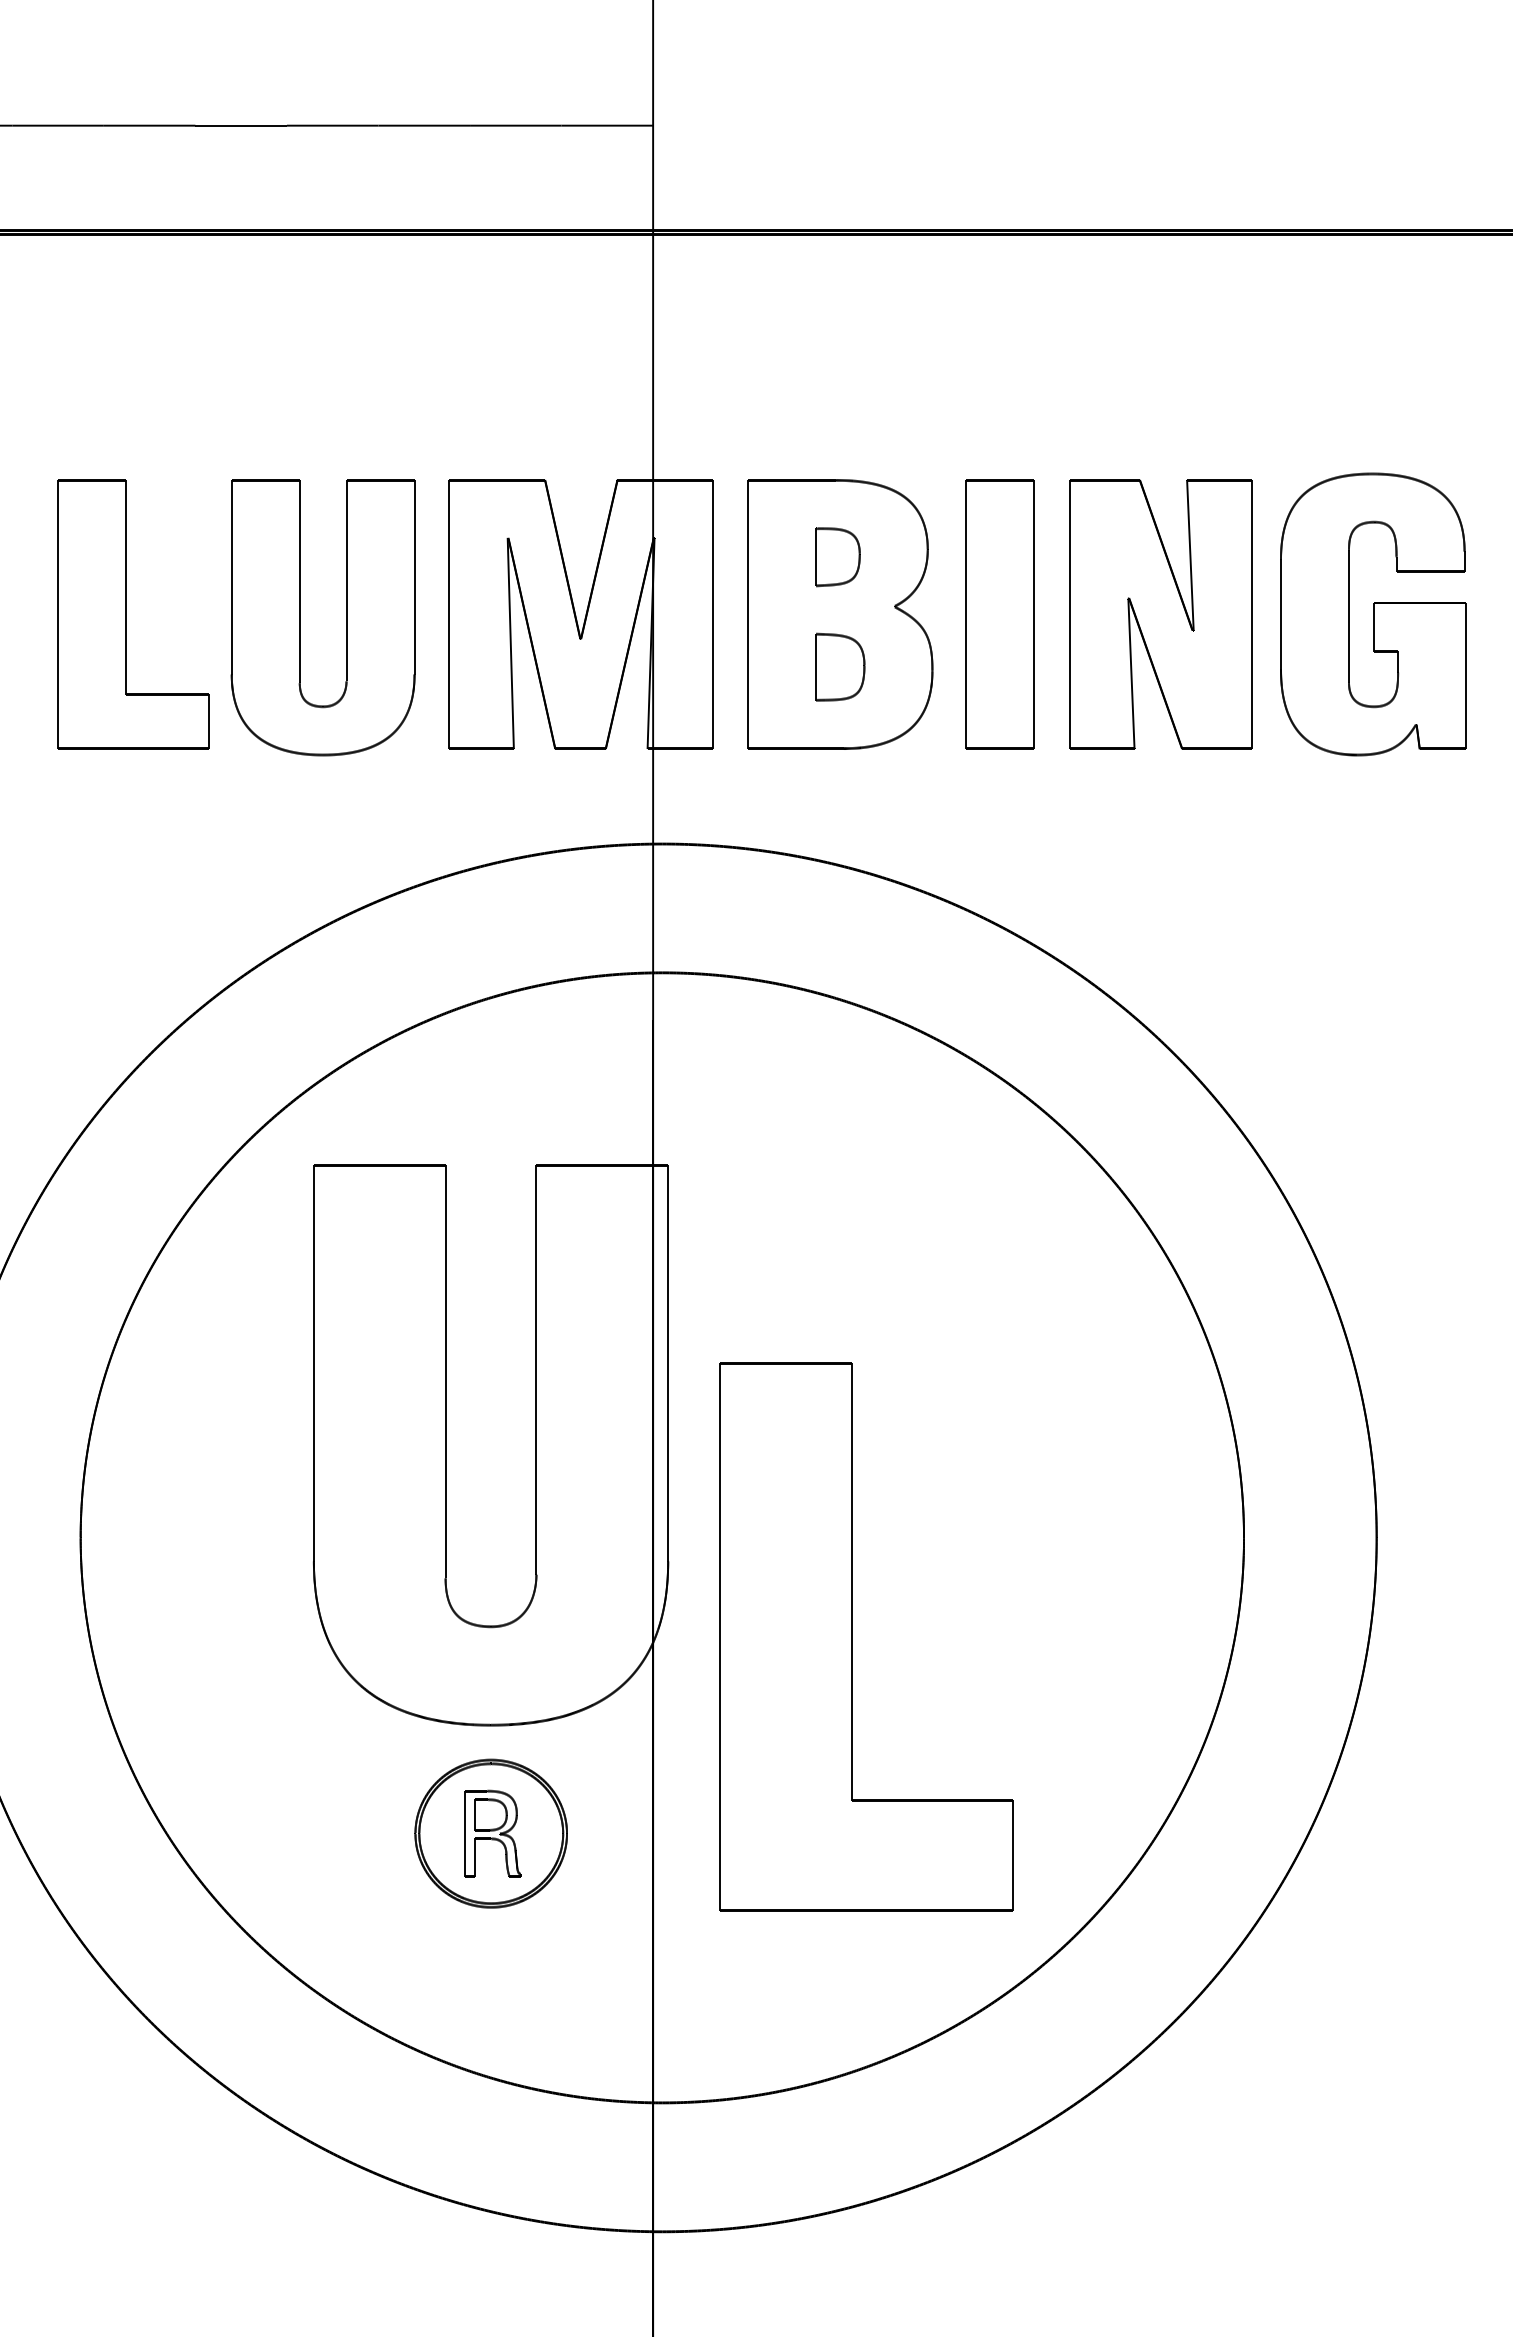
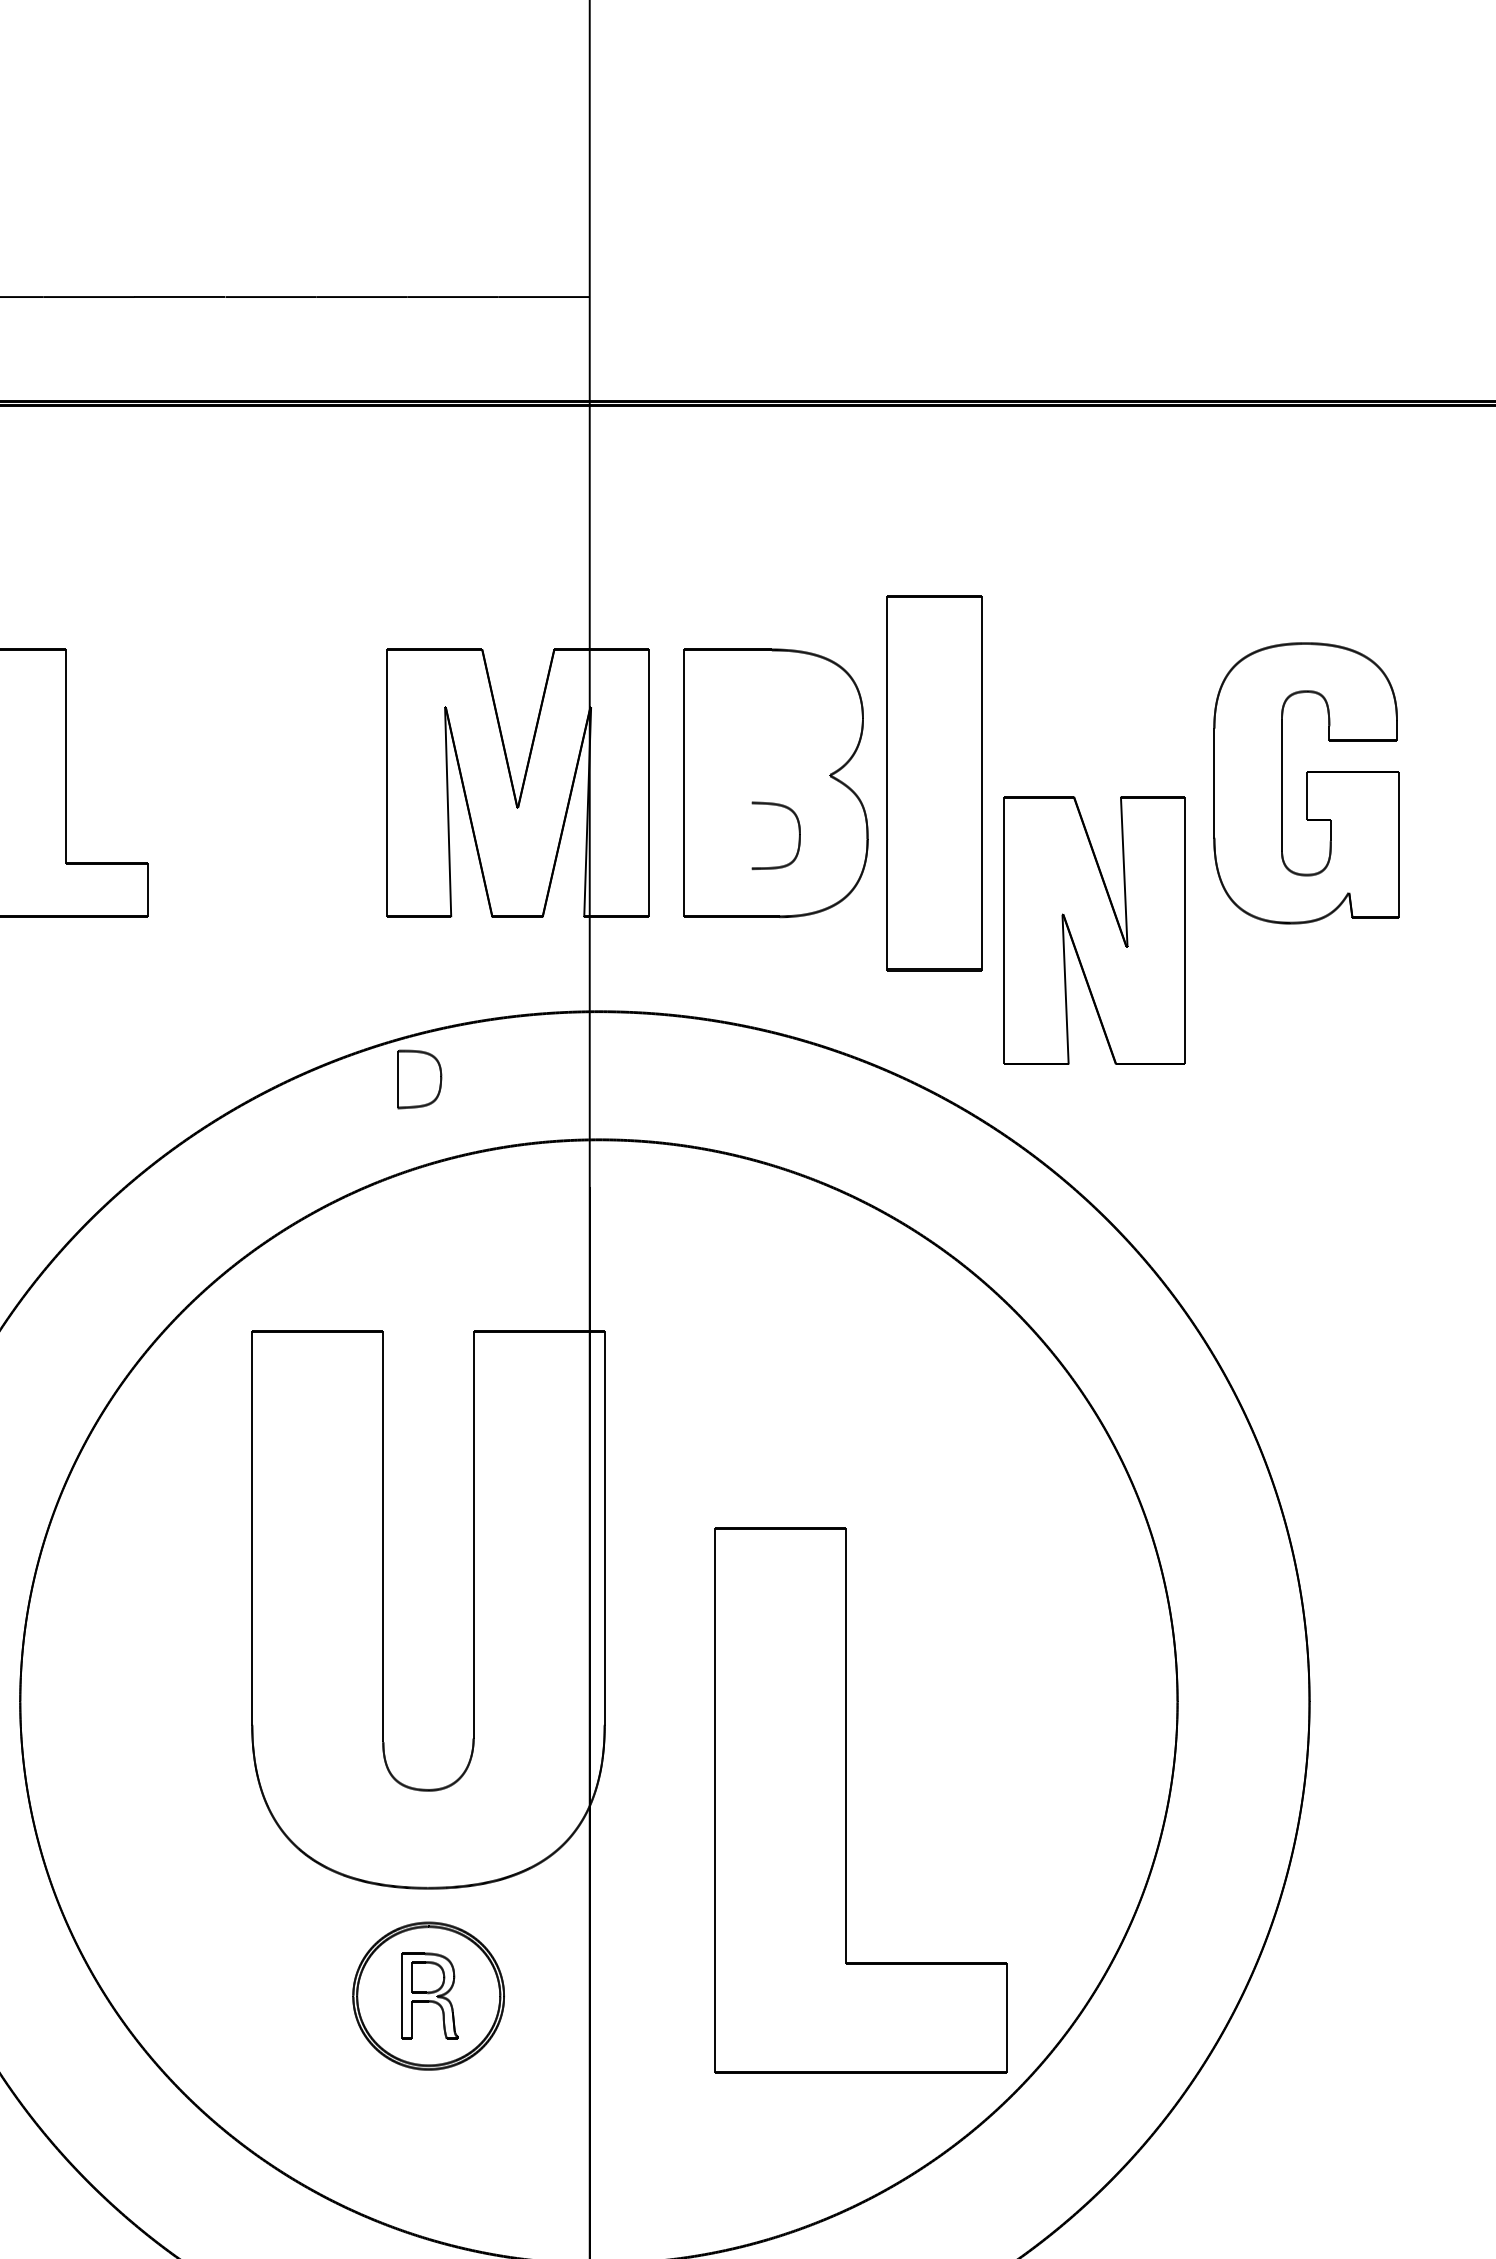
part: (837, 557) -> (419, 1079), moved
part: (999, 614) -> (934, 783), size x1.4
part: (1160, 614) -> (1094, 930), moved
part: (300, 617) -> (238, 786), removed
line: (816, 666) -> (752, 835), removed
part: (852, 1636) -> (846, 1800), moved

